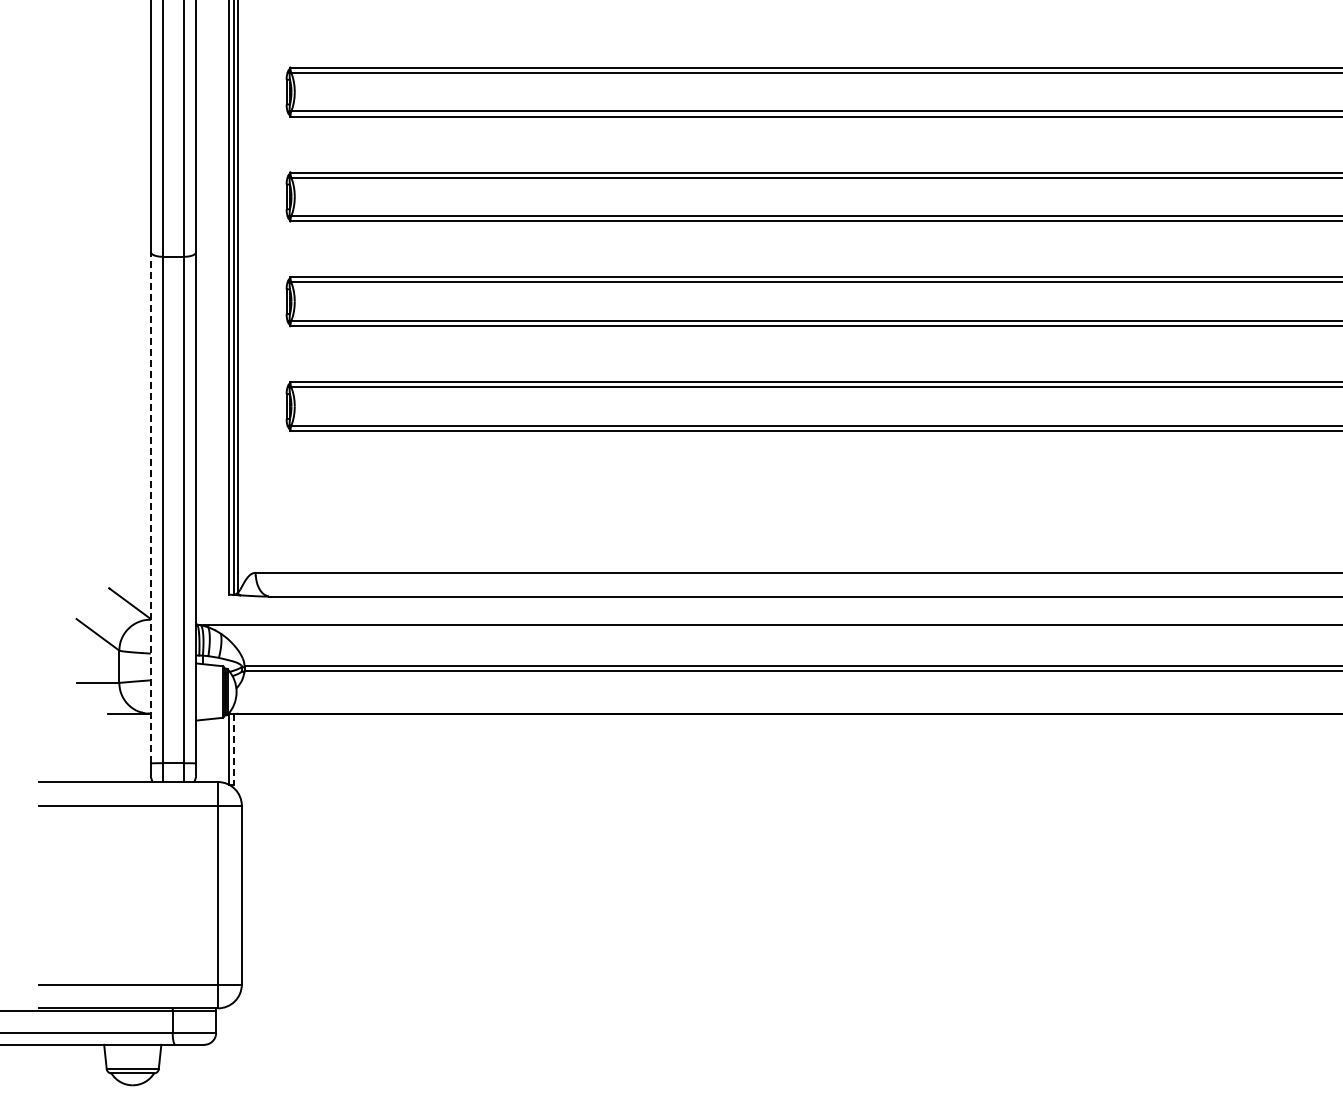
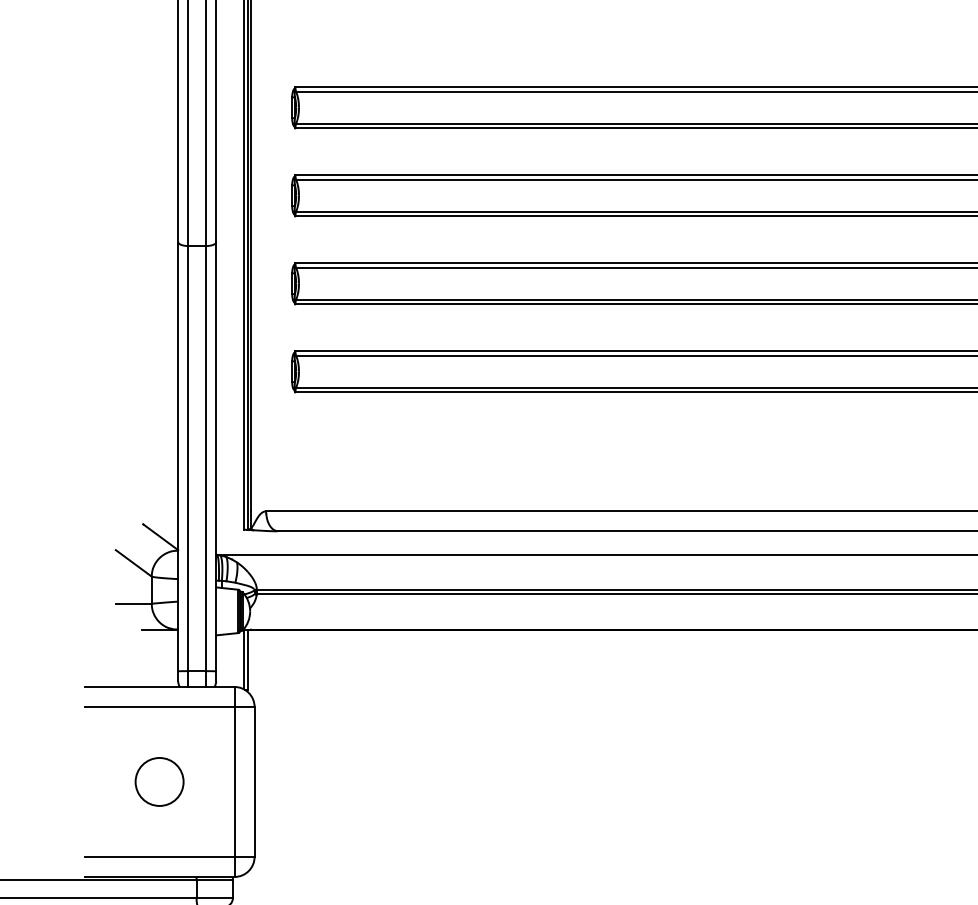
line: (150, 507) -> (177, 456), dashed -> solid
line: (233, 749) -> (247, 659), dashed -> solid
circle: (128, 894) -> (159, 781), added

